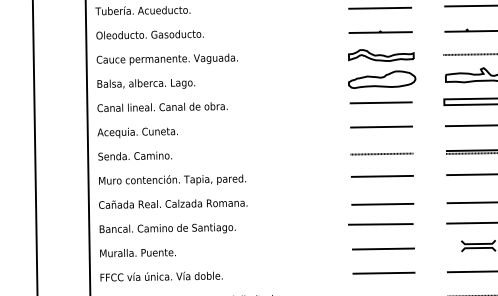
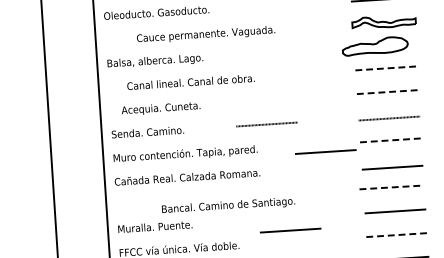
text: (166, 59) -> (205, 34), moved
part: (382, 79) -> (375, 46), moved
line: (381, 102) -> (386, 68), solid -> dashed
text: (162, 107) -> (190, 82), moved
line: (382, 127) -> (388, 92), solid -> dashed
text: (137, 132) -> (160, 108), moved
line: (256, 153) -> (266, 123), added
line: (382, 176) -> (390, 140), solid -> dashed
line: (315, 184) -> (325, 151), added
line: (380, 224) -> (391, 187), solid -> dashed
text: (167, 228) -> (228, 205), moved
line: (275, 263) -> (290, 230), added
line: (384, 273) -> (397, 235), solid -> dashed

